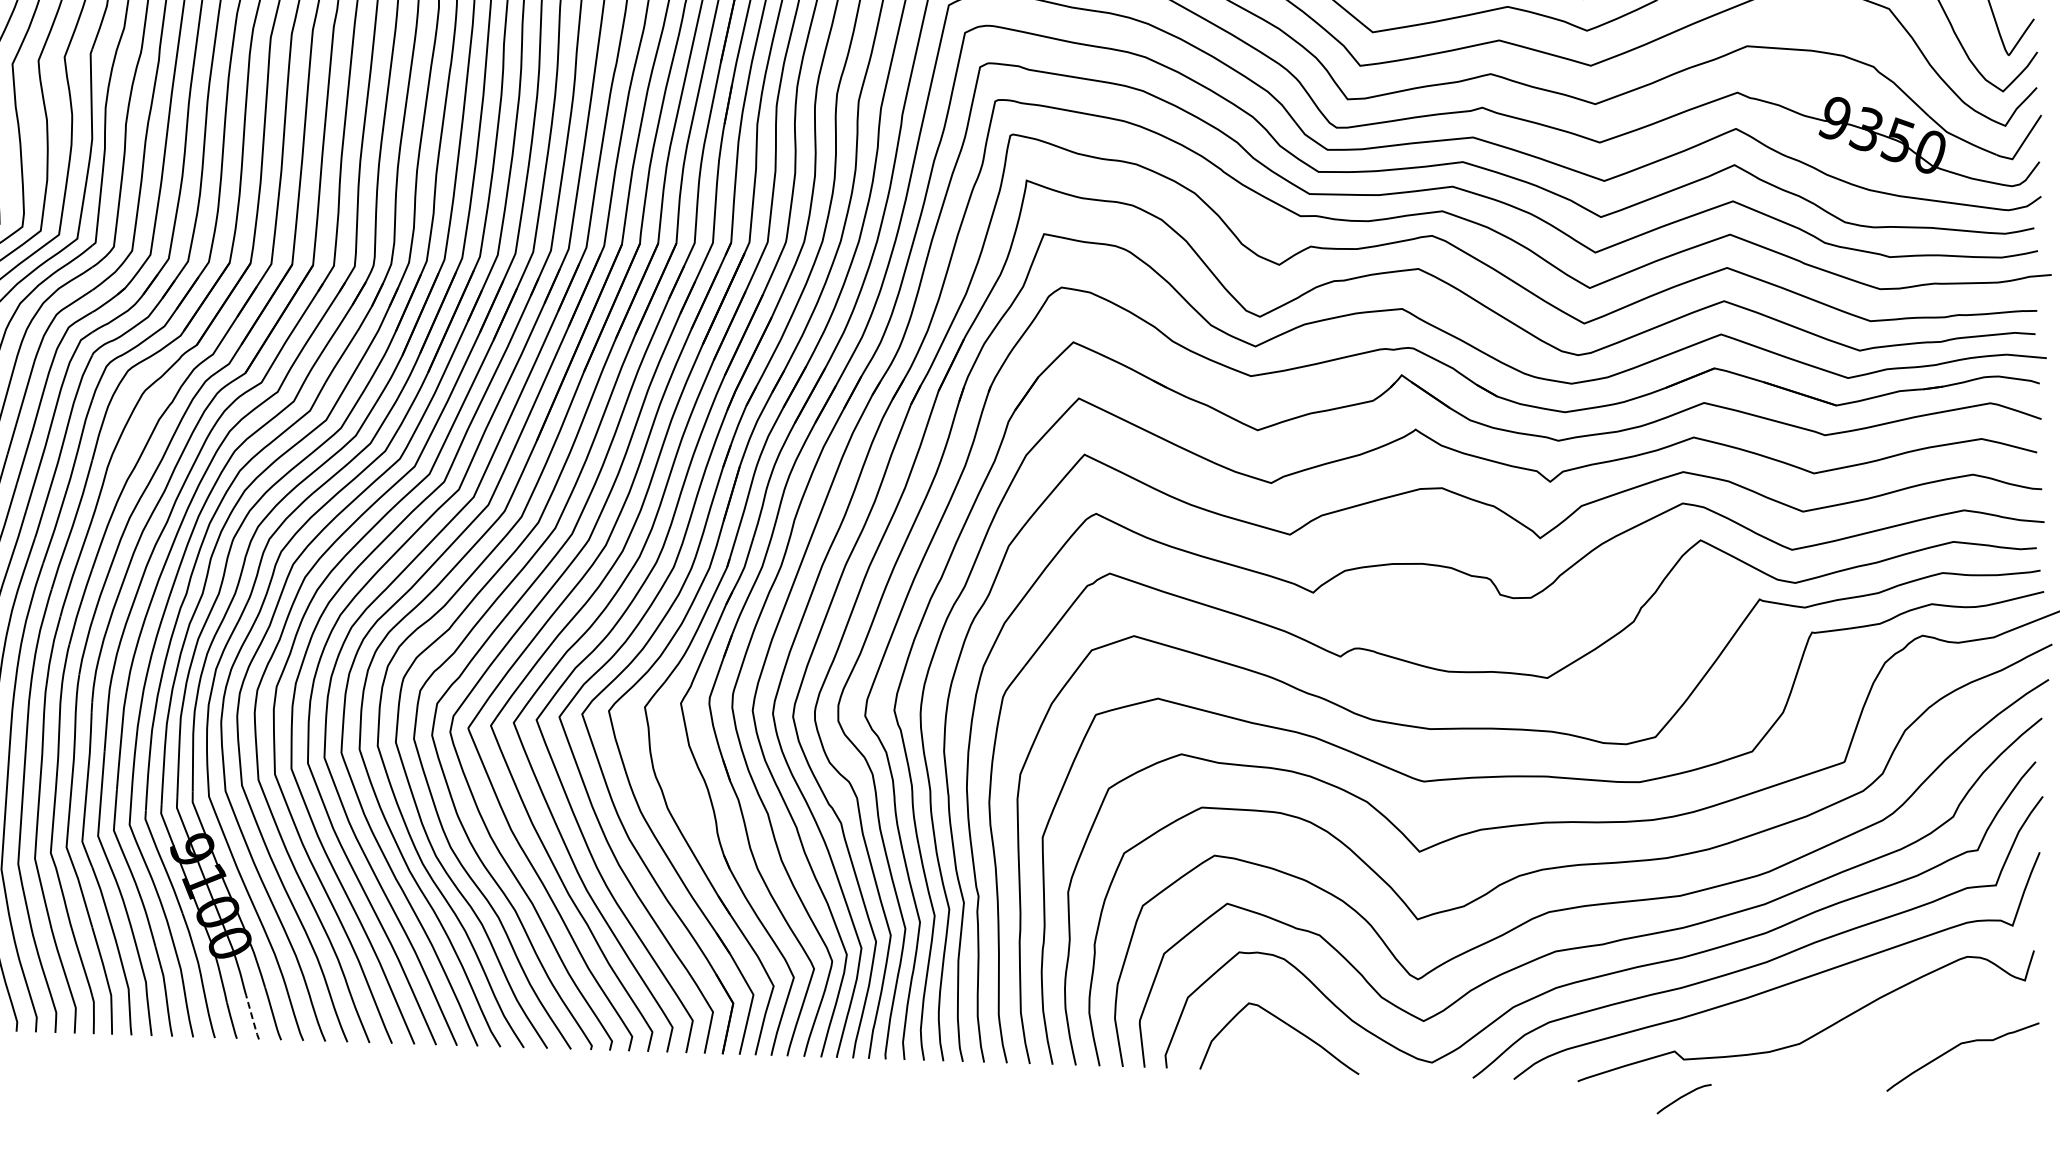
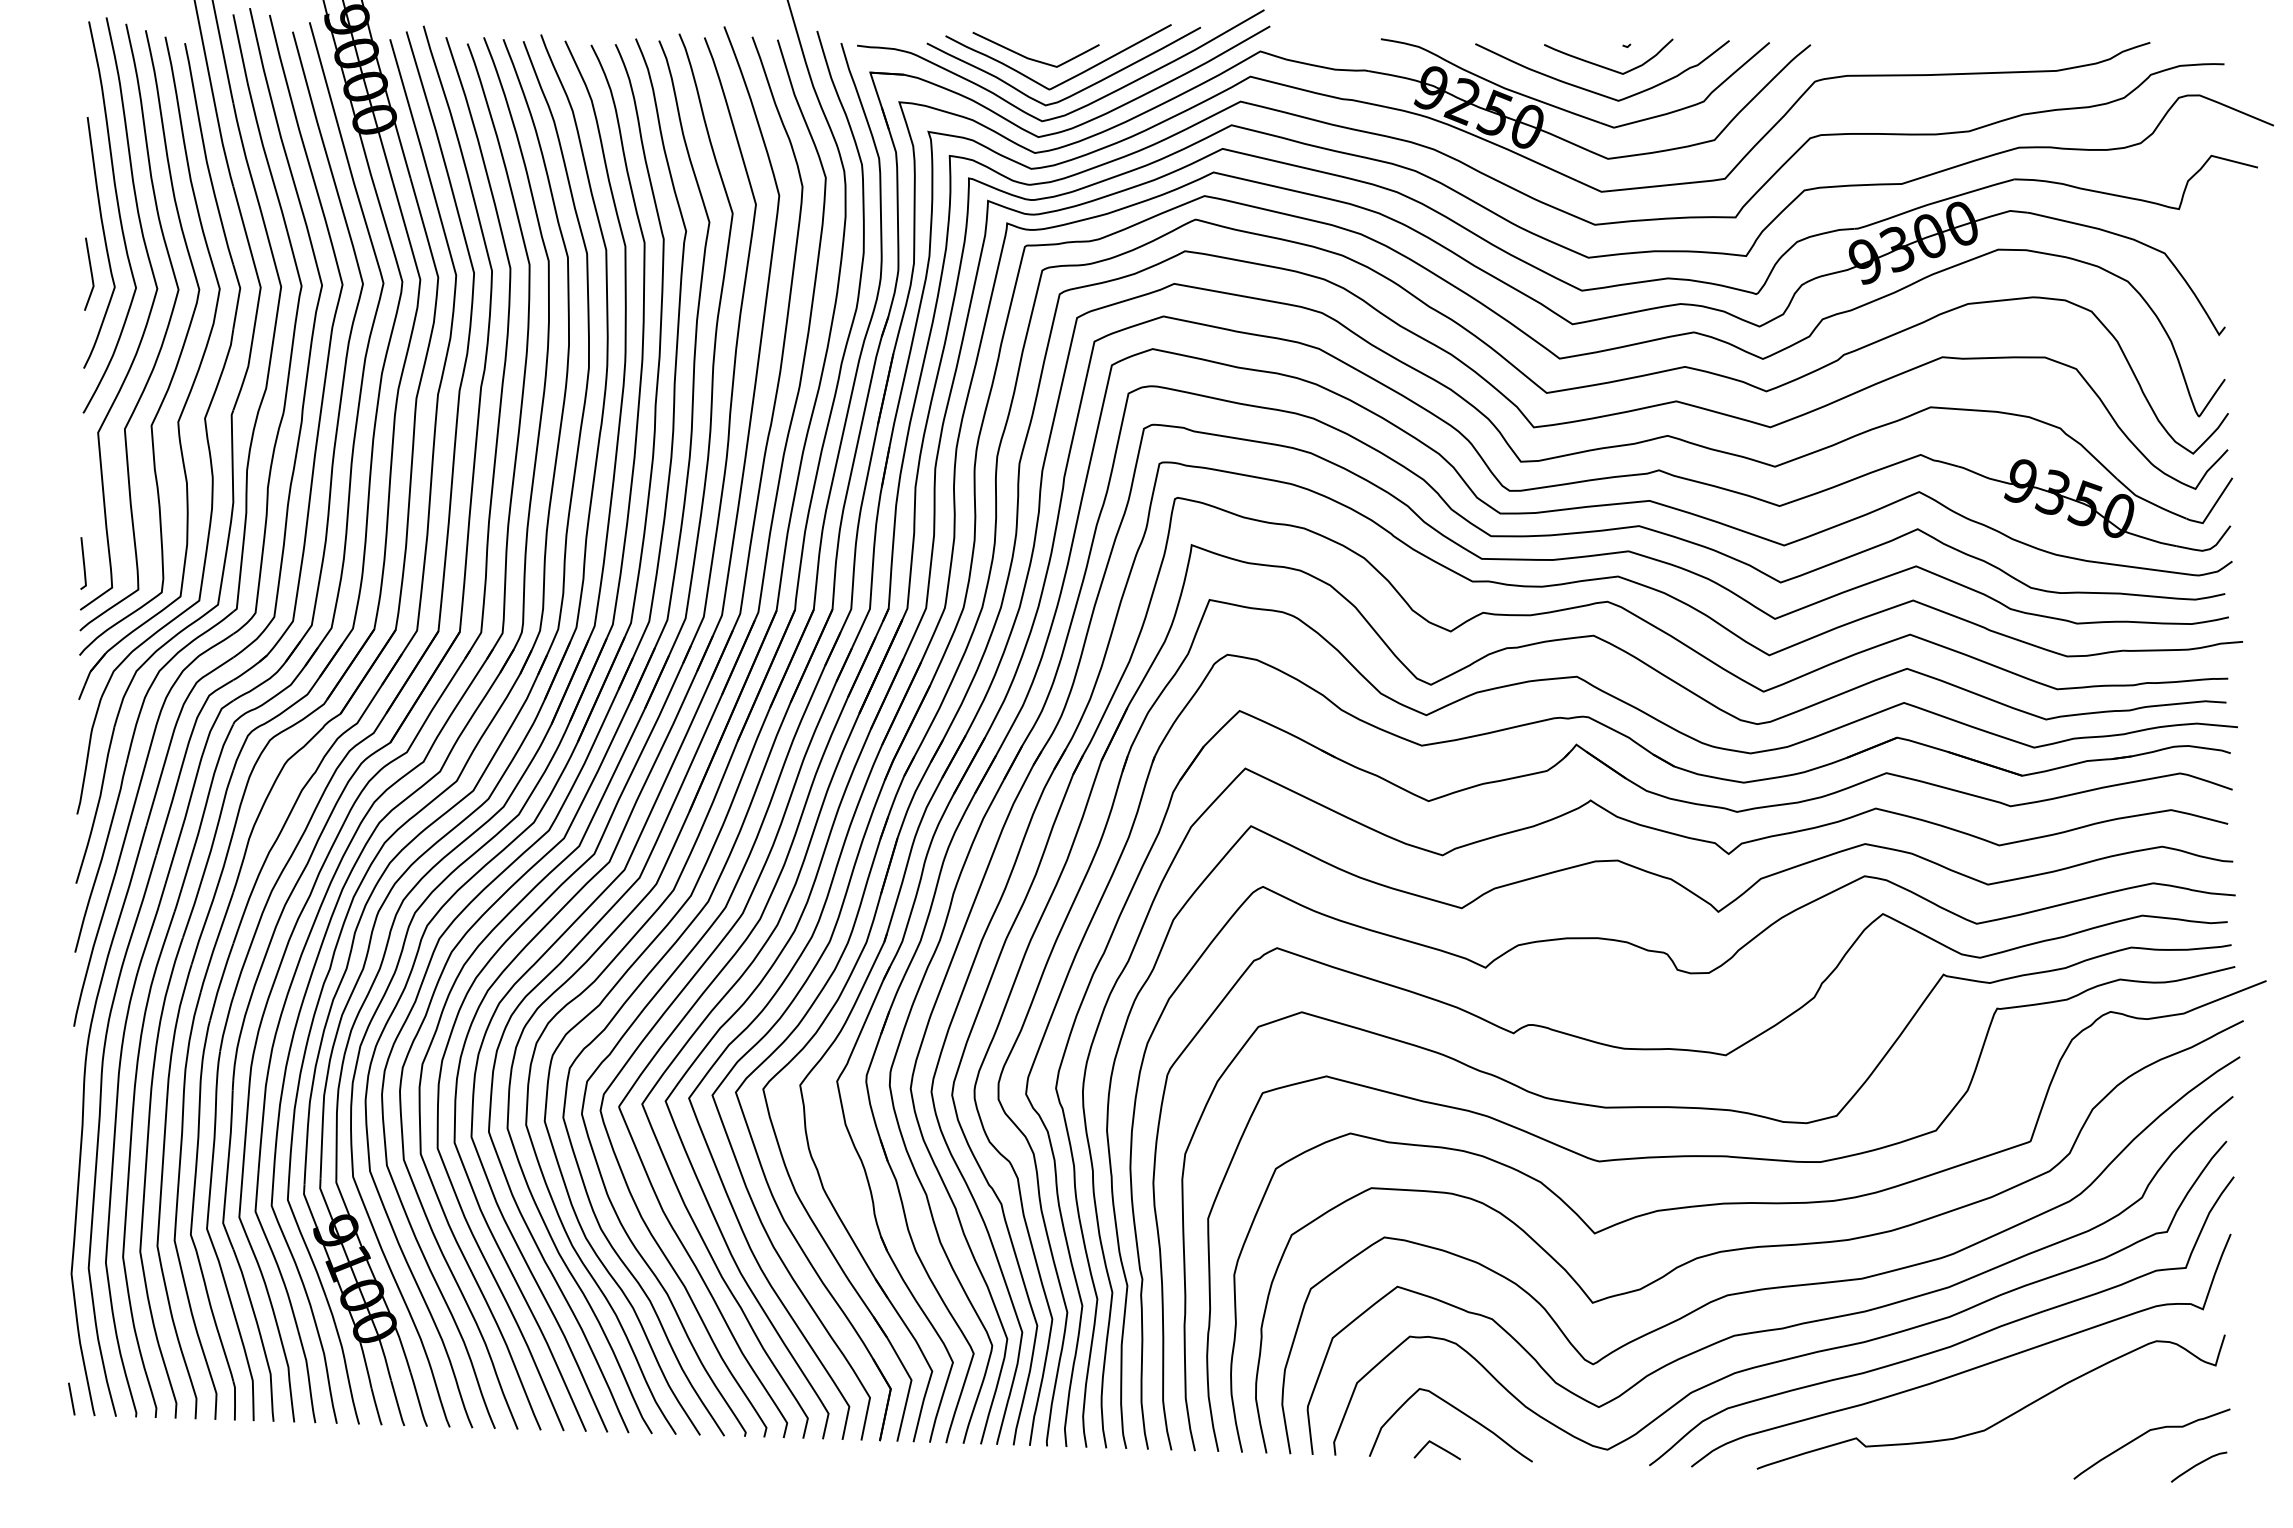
line: (252, 1018) -> (397, 1404), dashed -> solid
curve: (1267, 1060) -> (1438, 1447), added
curve: (1683, 1097) -> (2198, 1465), moved

